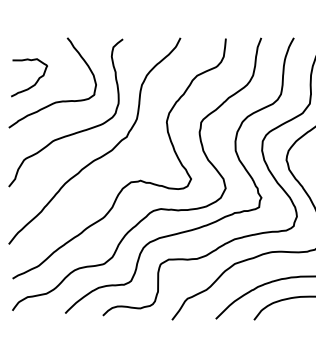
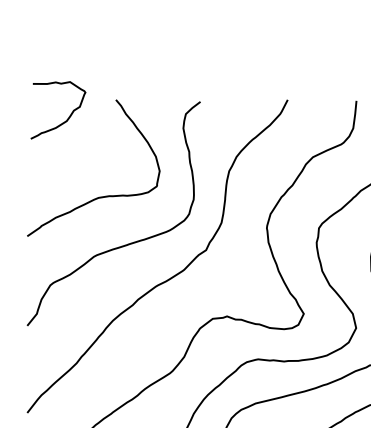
curve: (36, 80) -> (69, 114), moved

